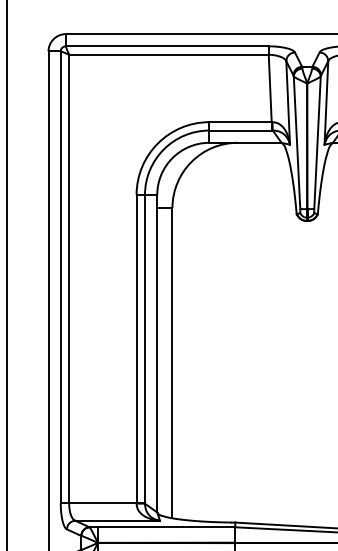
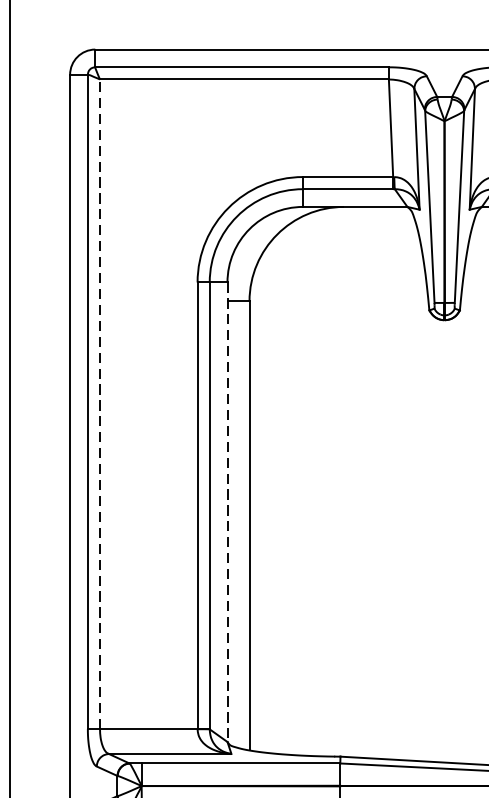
line: (69, 278) -> (100, 403), solid -> dashed
line: (157, 353) -> (227, 511), solid -> dashed

